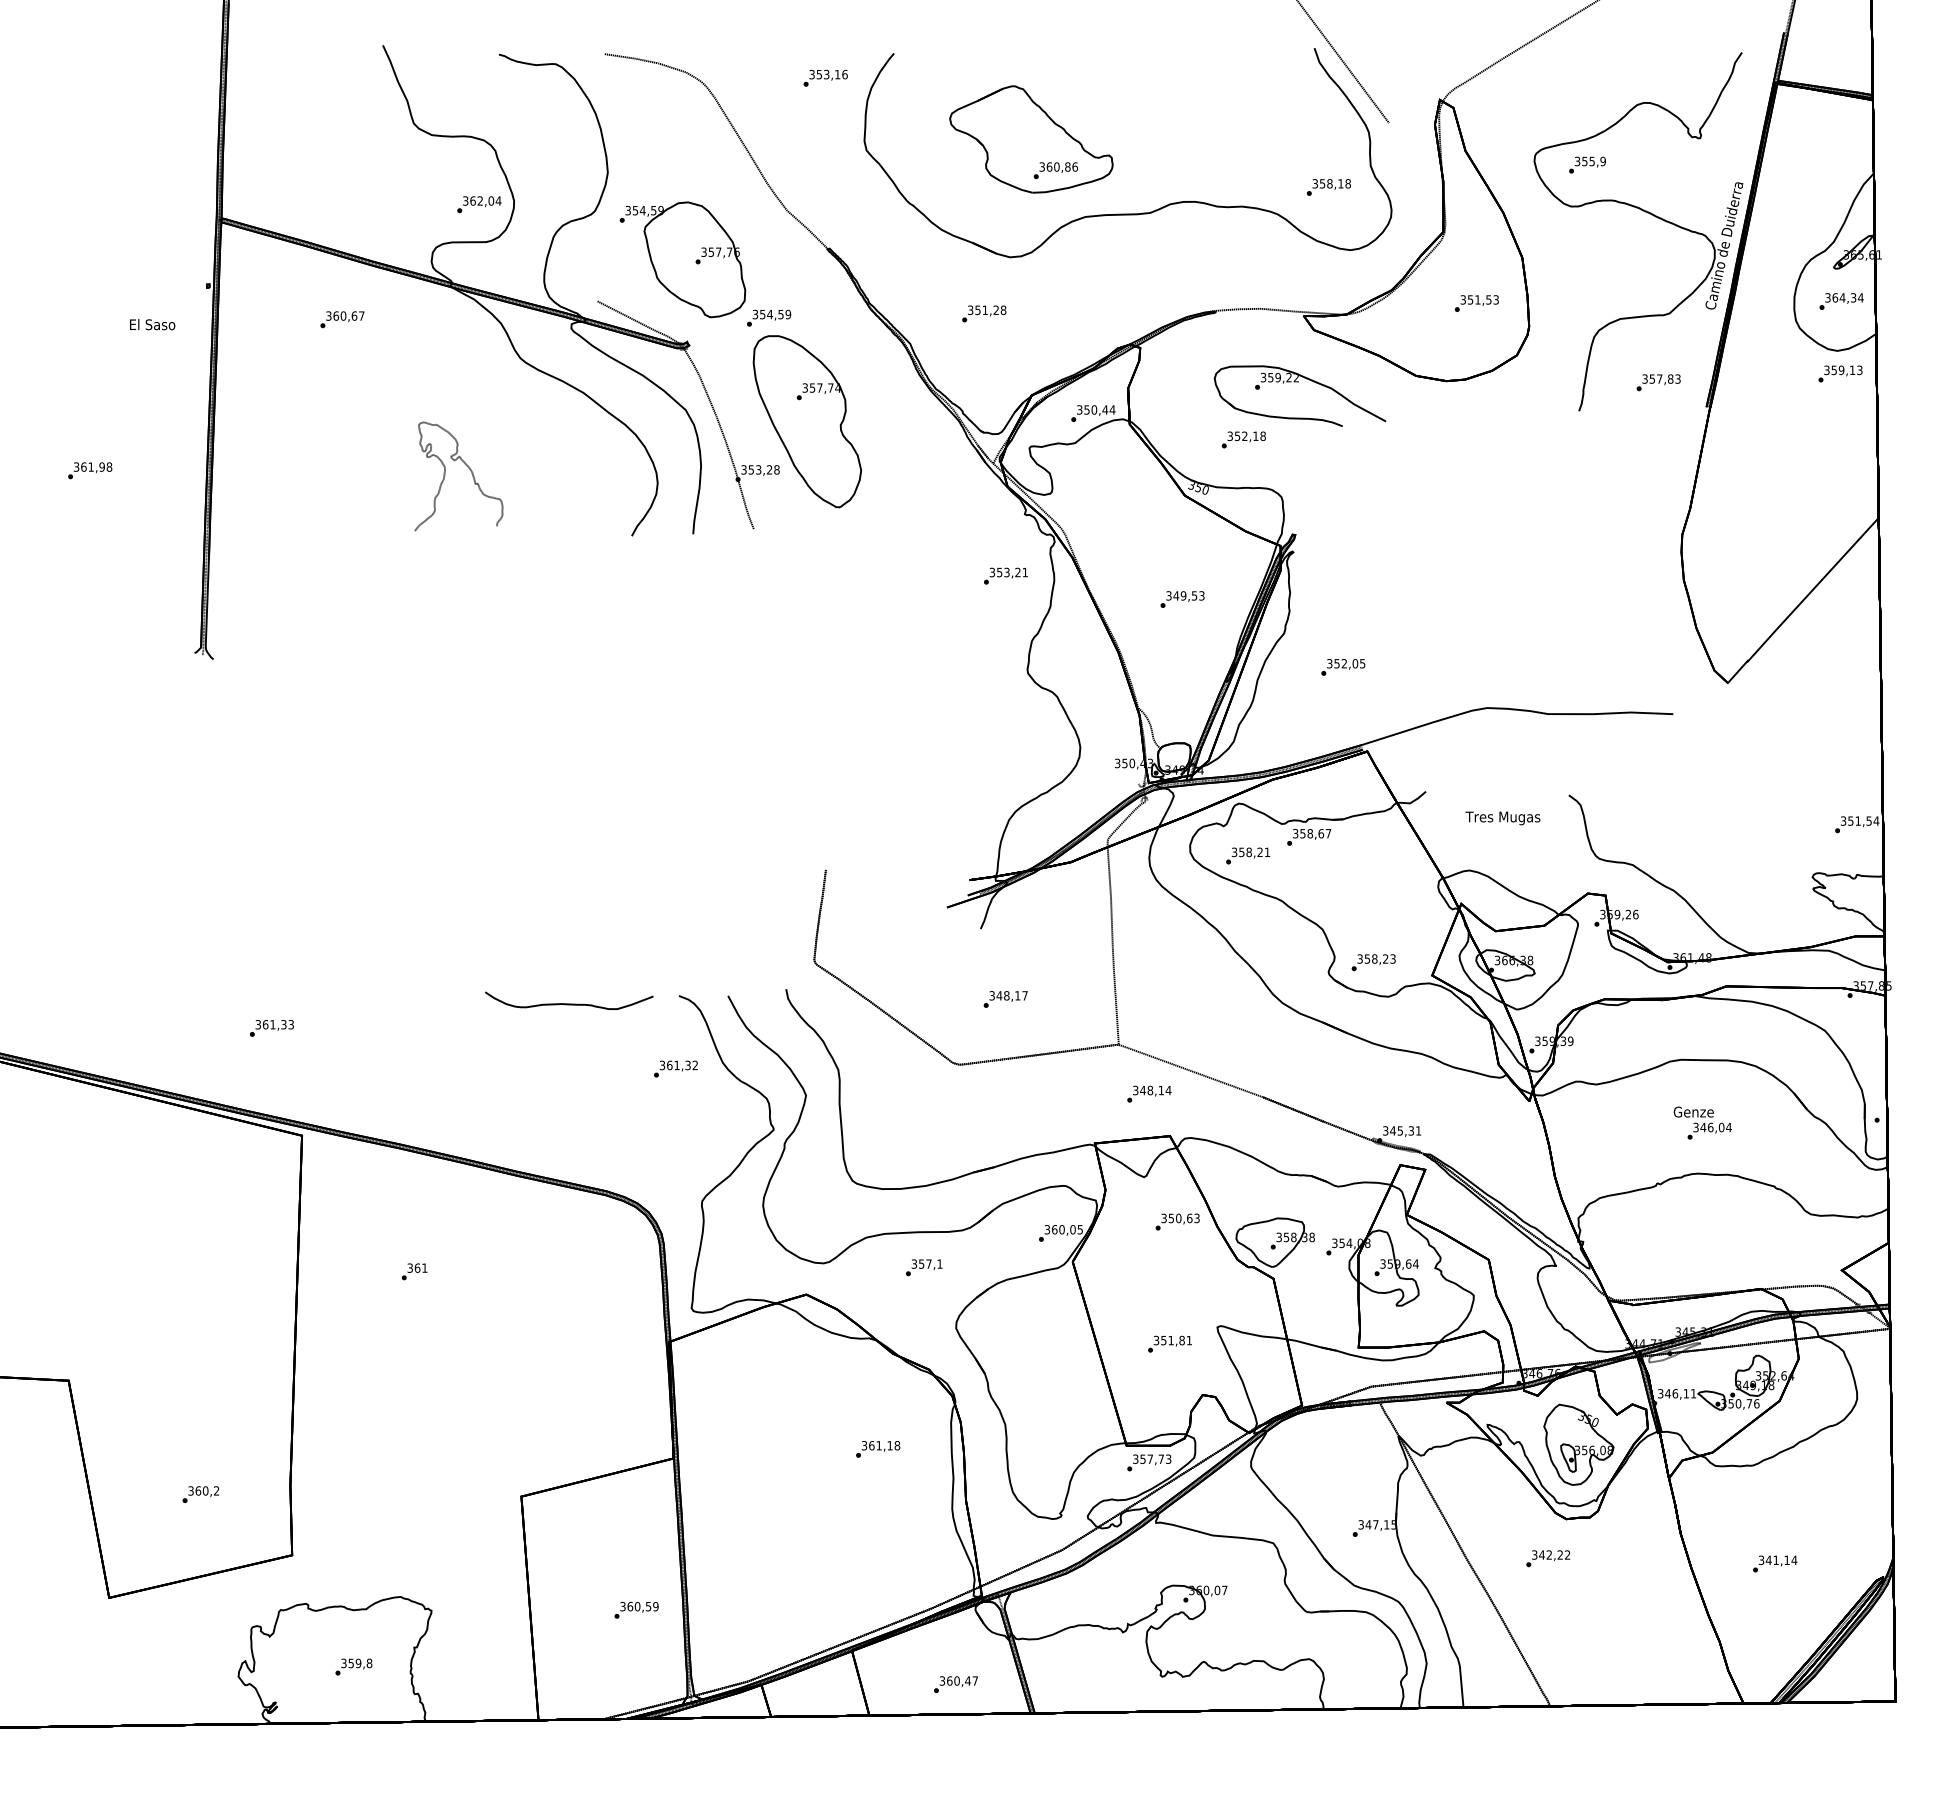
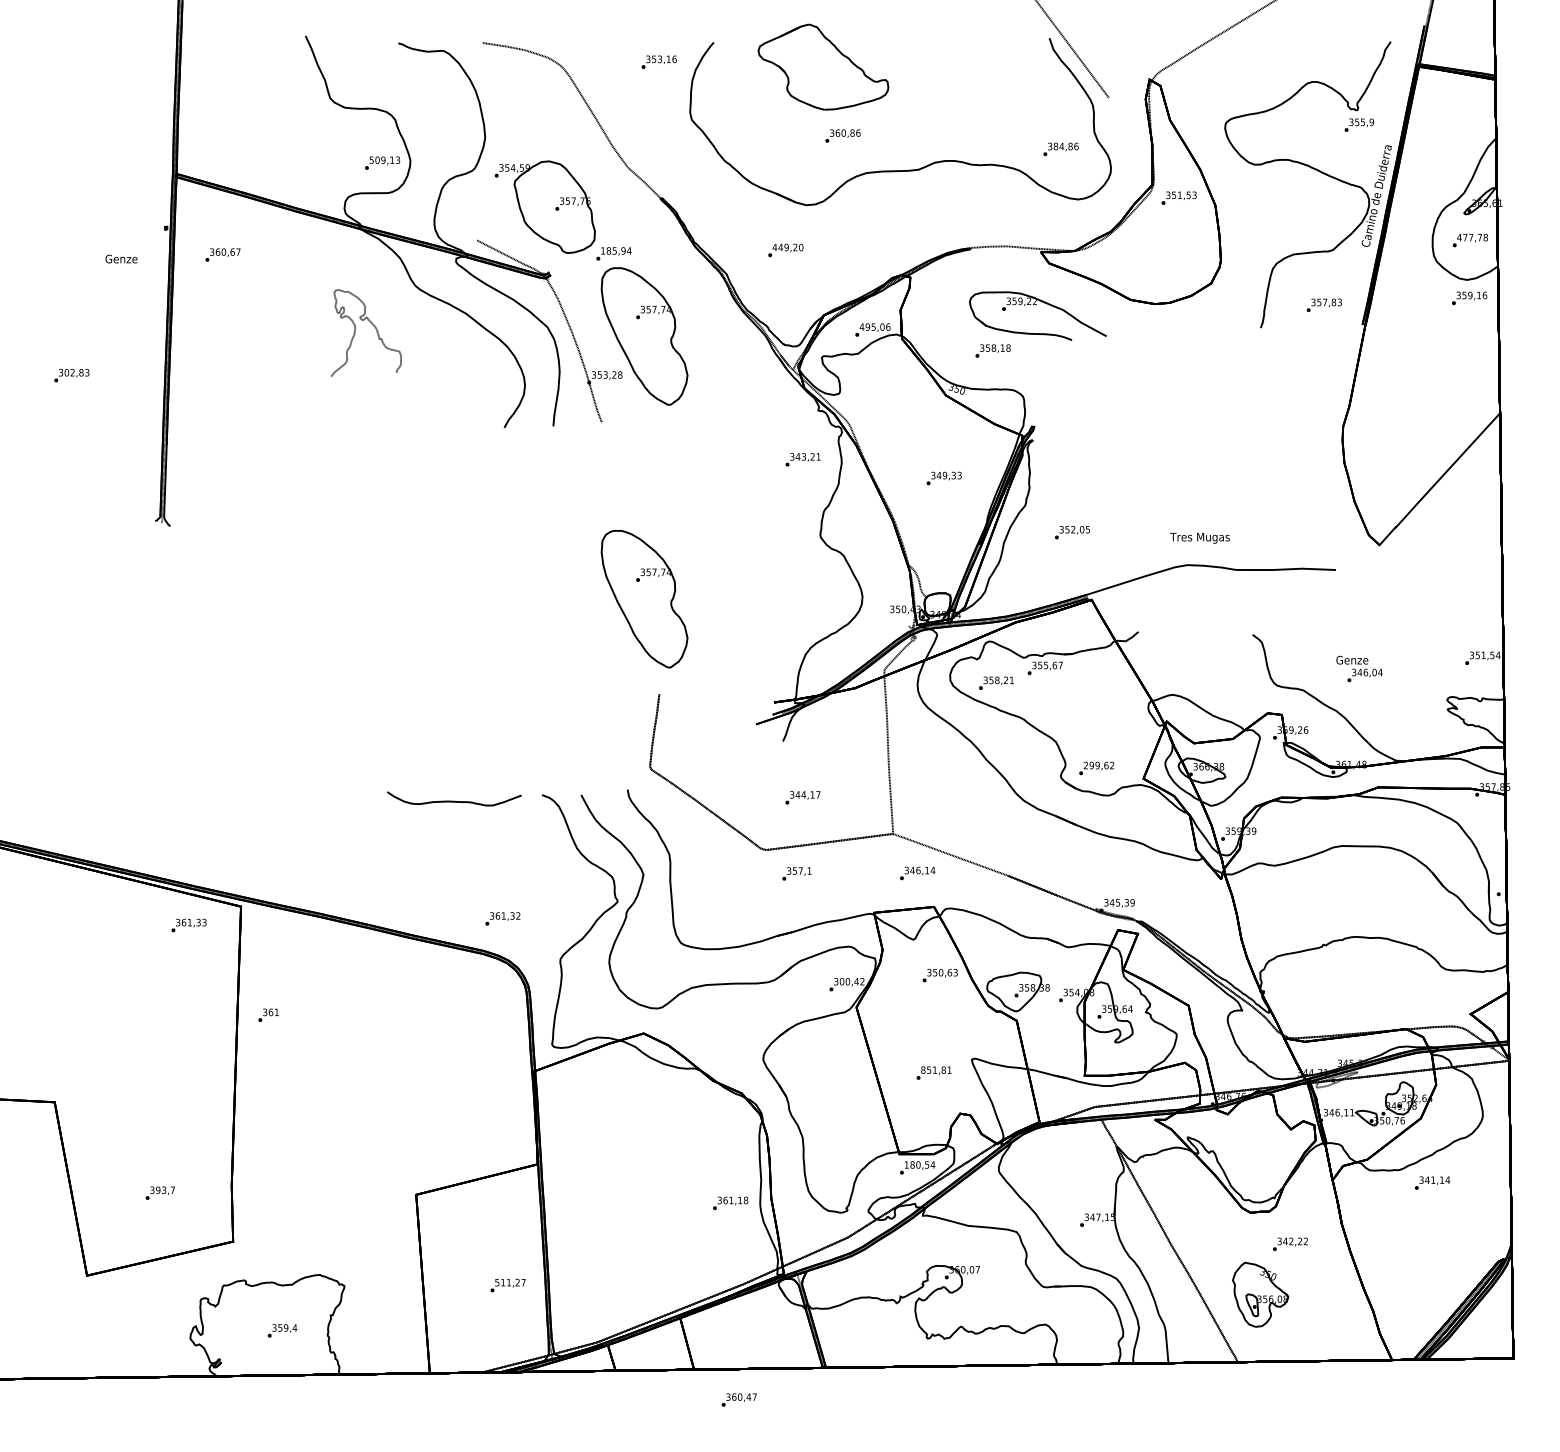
part: (1031, 139) -> (823, 67), moved
text: (1587, 164) -> (1359, 124), moved
text: (1334, 183) -> (1065, 146), 358,18 -> 384,86
text: (482, 200) -> (385, 159), 362,04 -> 509,13
text: (1844, 297) -> (1472, 237), 364,34 -> 477,78
text: (1476, 303) -> (1178, 198), moved
text: (986, 310) -> (787, 247), 351,28 -> 449,20
text: (771, 314) -> (615, 250), 354,59 -> 185,94
text: (342, 319) -> (223, 254), moved
text: (152, 324) -> (121, 258), El Saso -> Genze
text: (1859, 370) -> (1484, 295), 359,13 -> 359,16
text: (1095, 409) -> (874, 326), 350,44 -> 495,06
text: (1244, 435) -> (993, 347), 352,18 -> 358,18
text: (96, 466) -> (76, 372), 361,98 -> 302,83
part: (467, 467) -> (373, 325), moved
text: (999, 572) -> (797, 456), 353,21 -> 343,21
text: (1194, 595) -> (953, 475), 349,53 -> 349,33
part: (807, 750) -> (644, 599), added
text: (1502, 818) -> (1199, 538), moved
text: (1310, 833) -> (1046, 665), 358,67 -> 355,67
text: (1376, 958) -> (1099, 765), 358,23 -> 299,62
text: (1006, 995) -> (803, 794), 348,17 -> 344,17
text: (271, 1028) -> (188, 925), moved
text: (675, 1068) -> (502, 918), moved
text: (1150, 1090) -> (918, 870), 348,14 -> 346,14
text: (1702, 1122) -> (1359, 668), moved
text: (1418, 1130) -> (1132, 902), 345,31 -> 345,39
text: (1067, 1229) -> (852, 981), 360,05 -> 300,42
text: (924, 1267) -> (797, 873), moved
text: (414, 1271) -> (268, 1015), moved
text: (1156, 1340) -> (923, 1070), 351,81 -> 851,81
part: (1578, 1444) -> (1260, 1294), moved
text: (878, 1449) -> (730, 1203), moved
text: (1152, 1458) -> (920, 1164), 357,73 -> 180,54
text: (207, 1490) -> (165, 1189), 360,2 -> 393,7
text: (1548, 1558) -> (1290, 1244), moved
text: (1775, 1563) -> (1432, 1182), moved
text: (639, 1606) -> (510, 1282), 360,59 -> 511,27
text: (369, 1663) -> (294, 1328), 359,8 -> 359,4
text: (955, 1684) -> (738, 1399), moved

